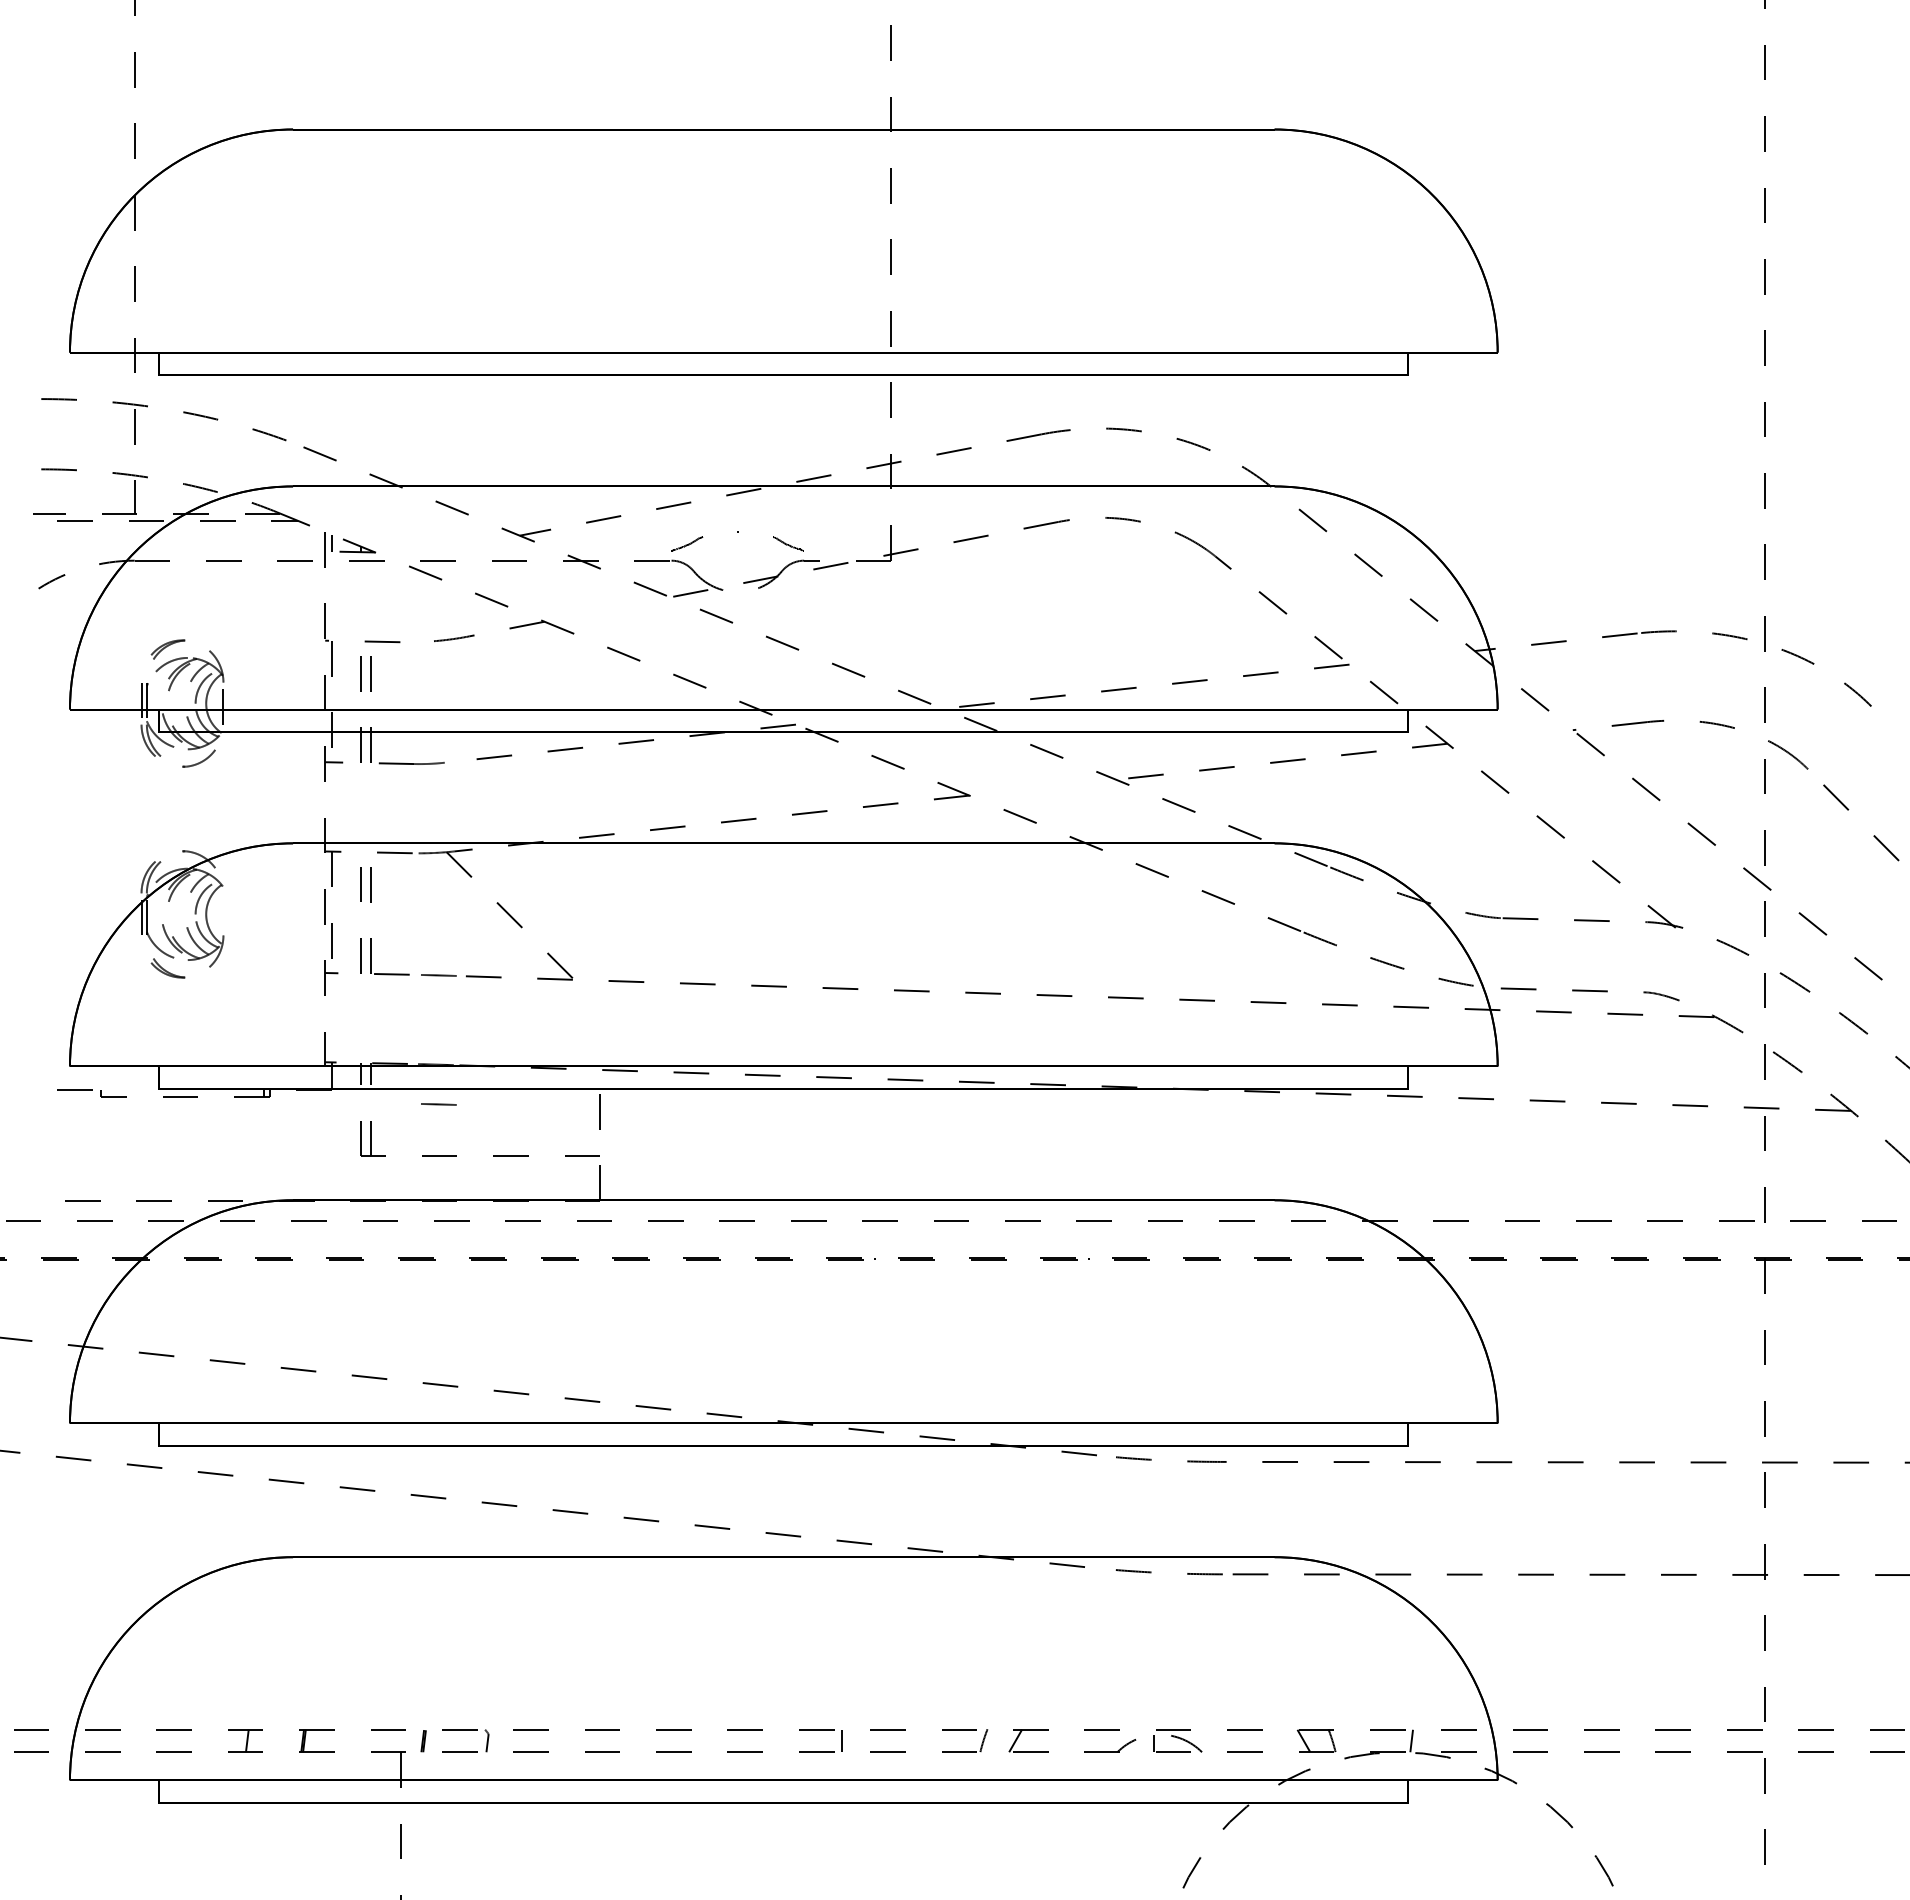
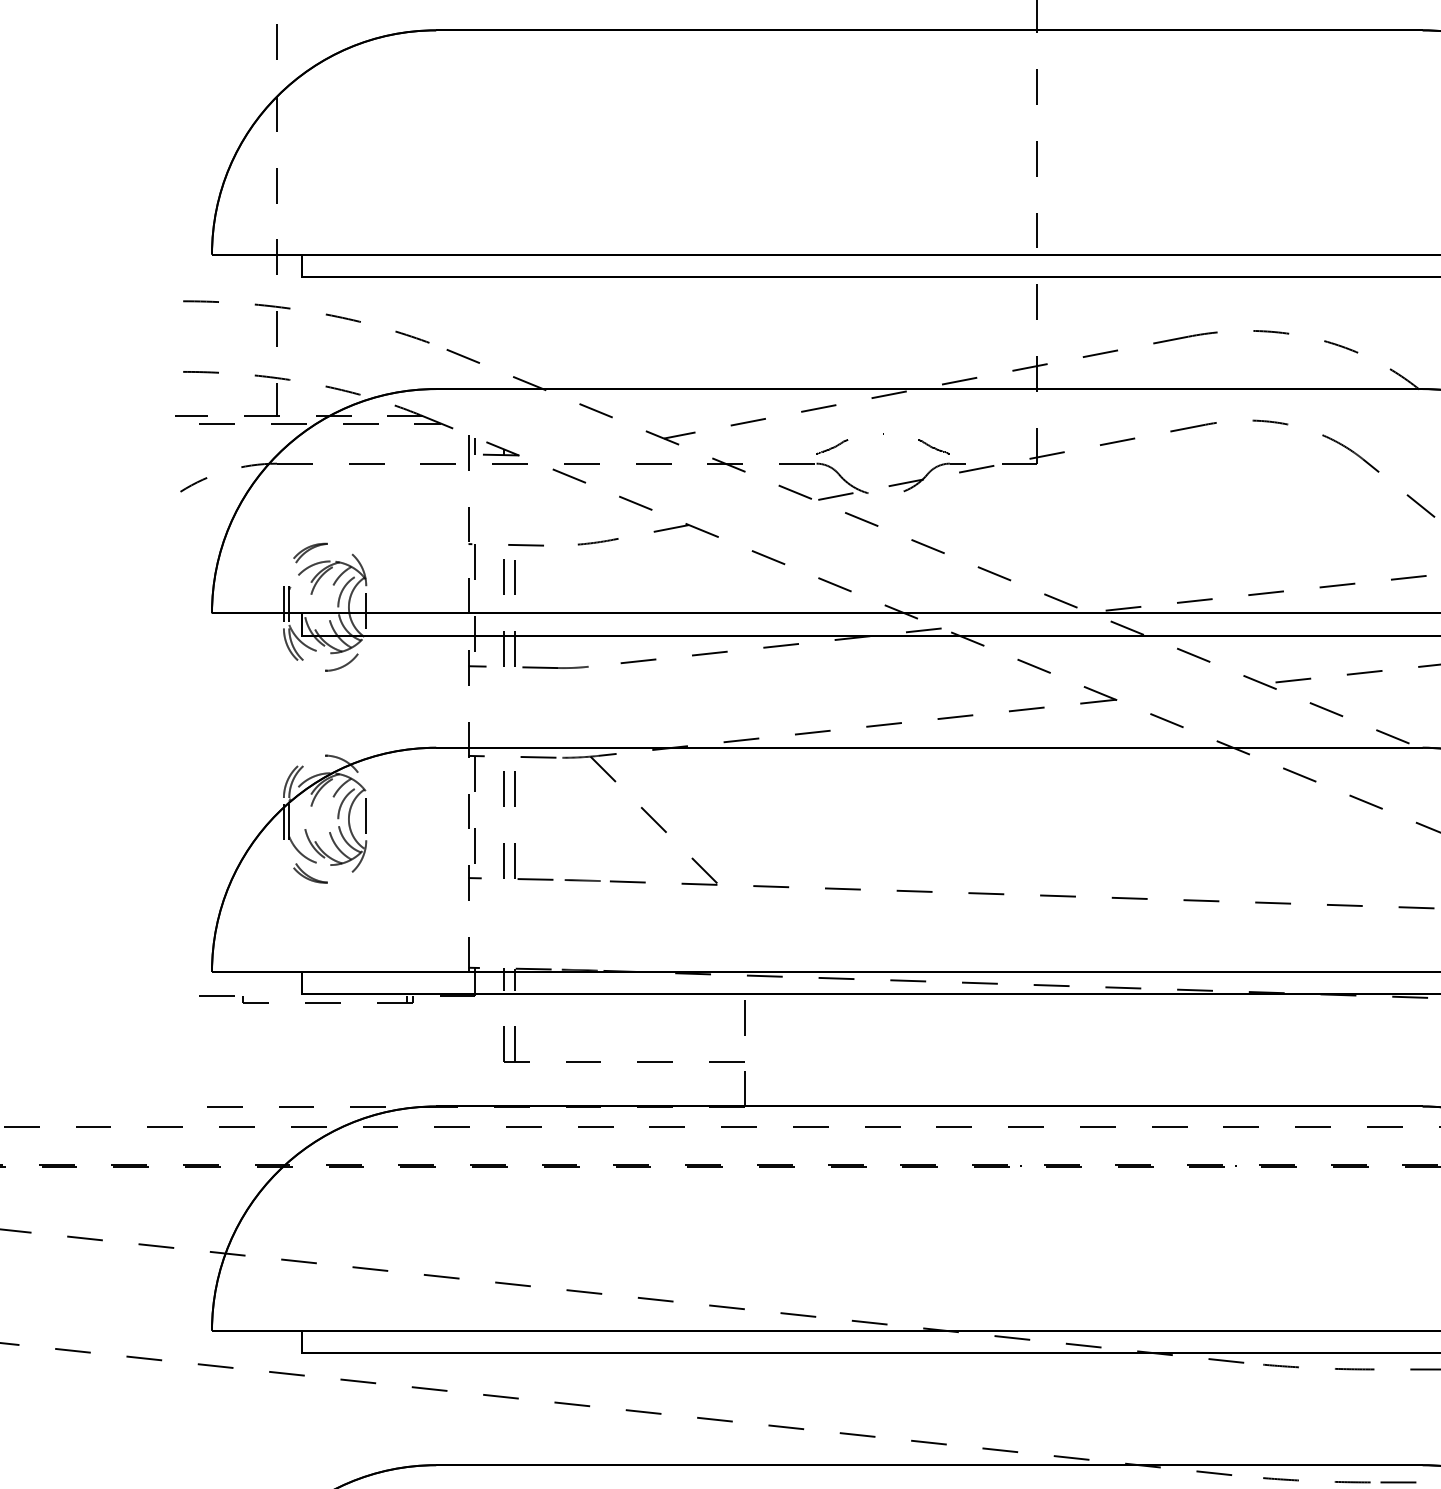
line: (223, 914) -> (366, 819), added
line: (438, 1104) -> (582, 1010), removed

